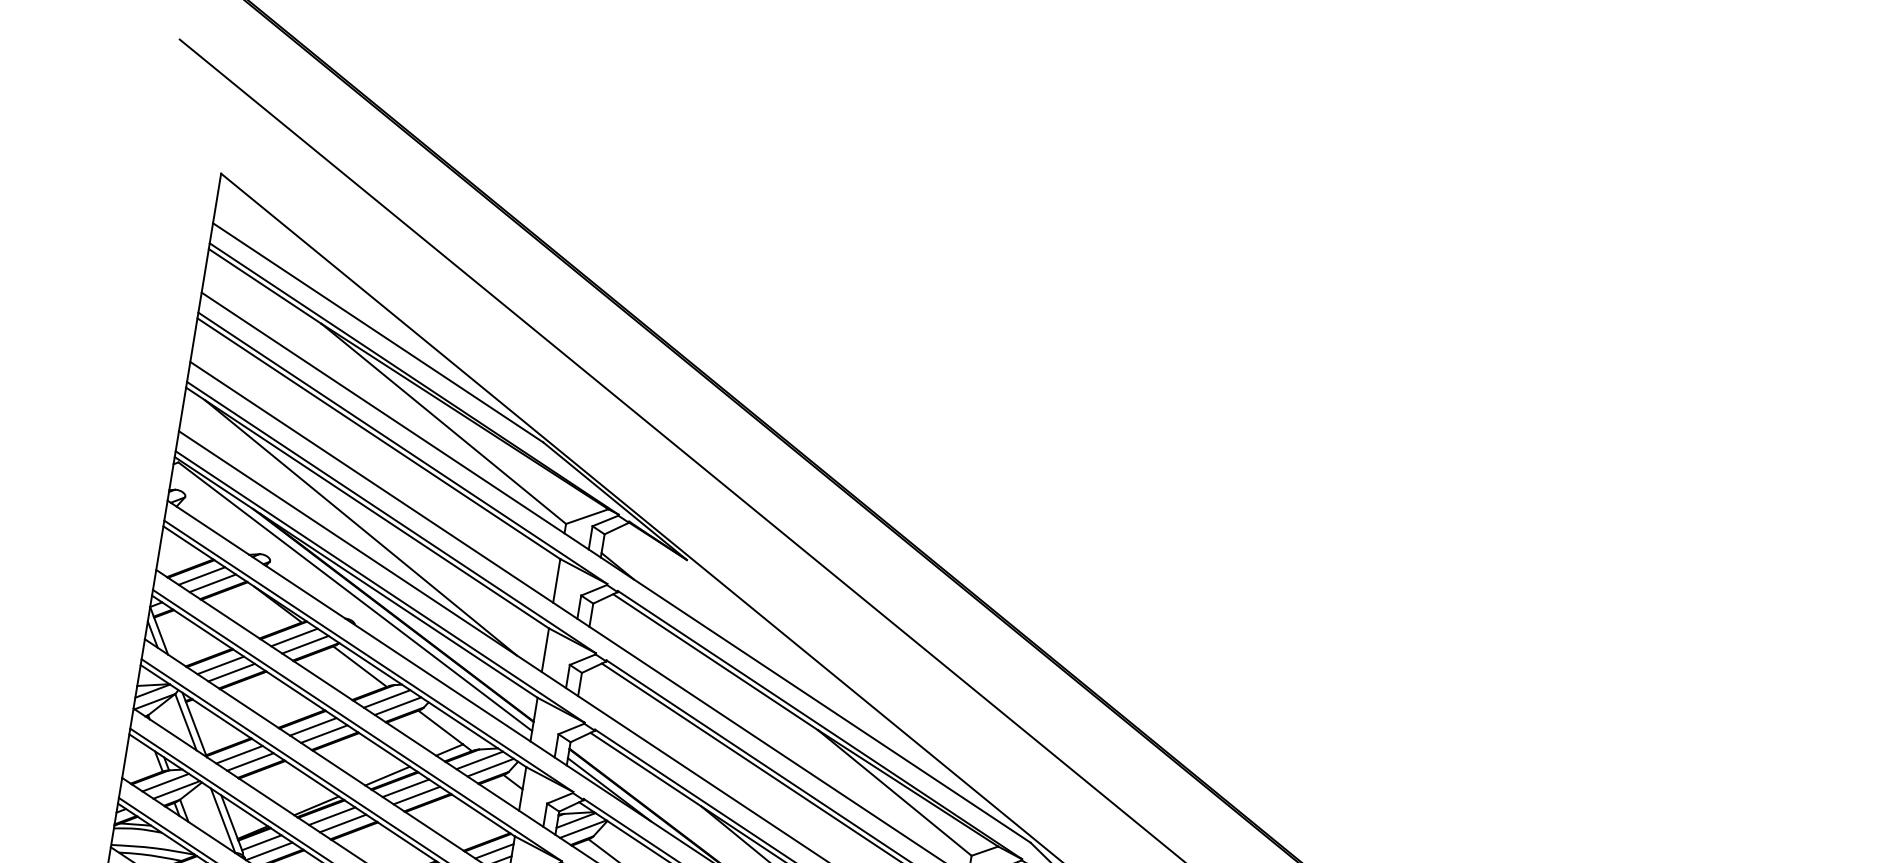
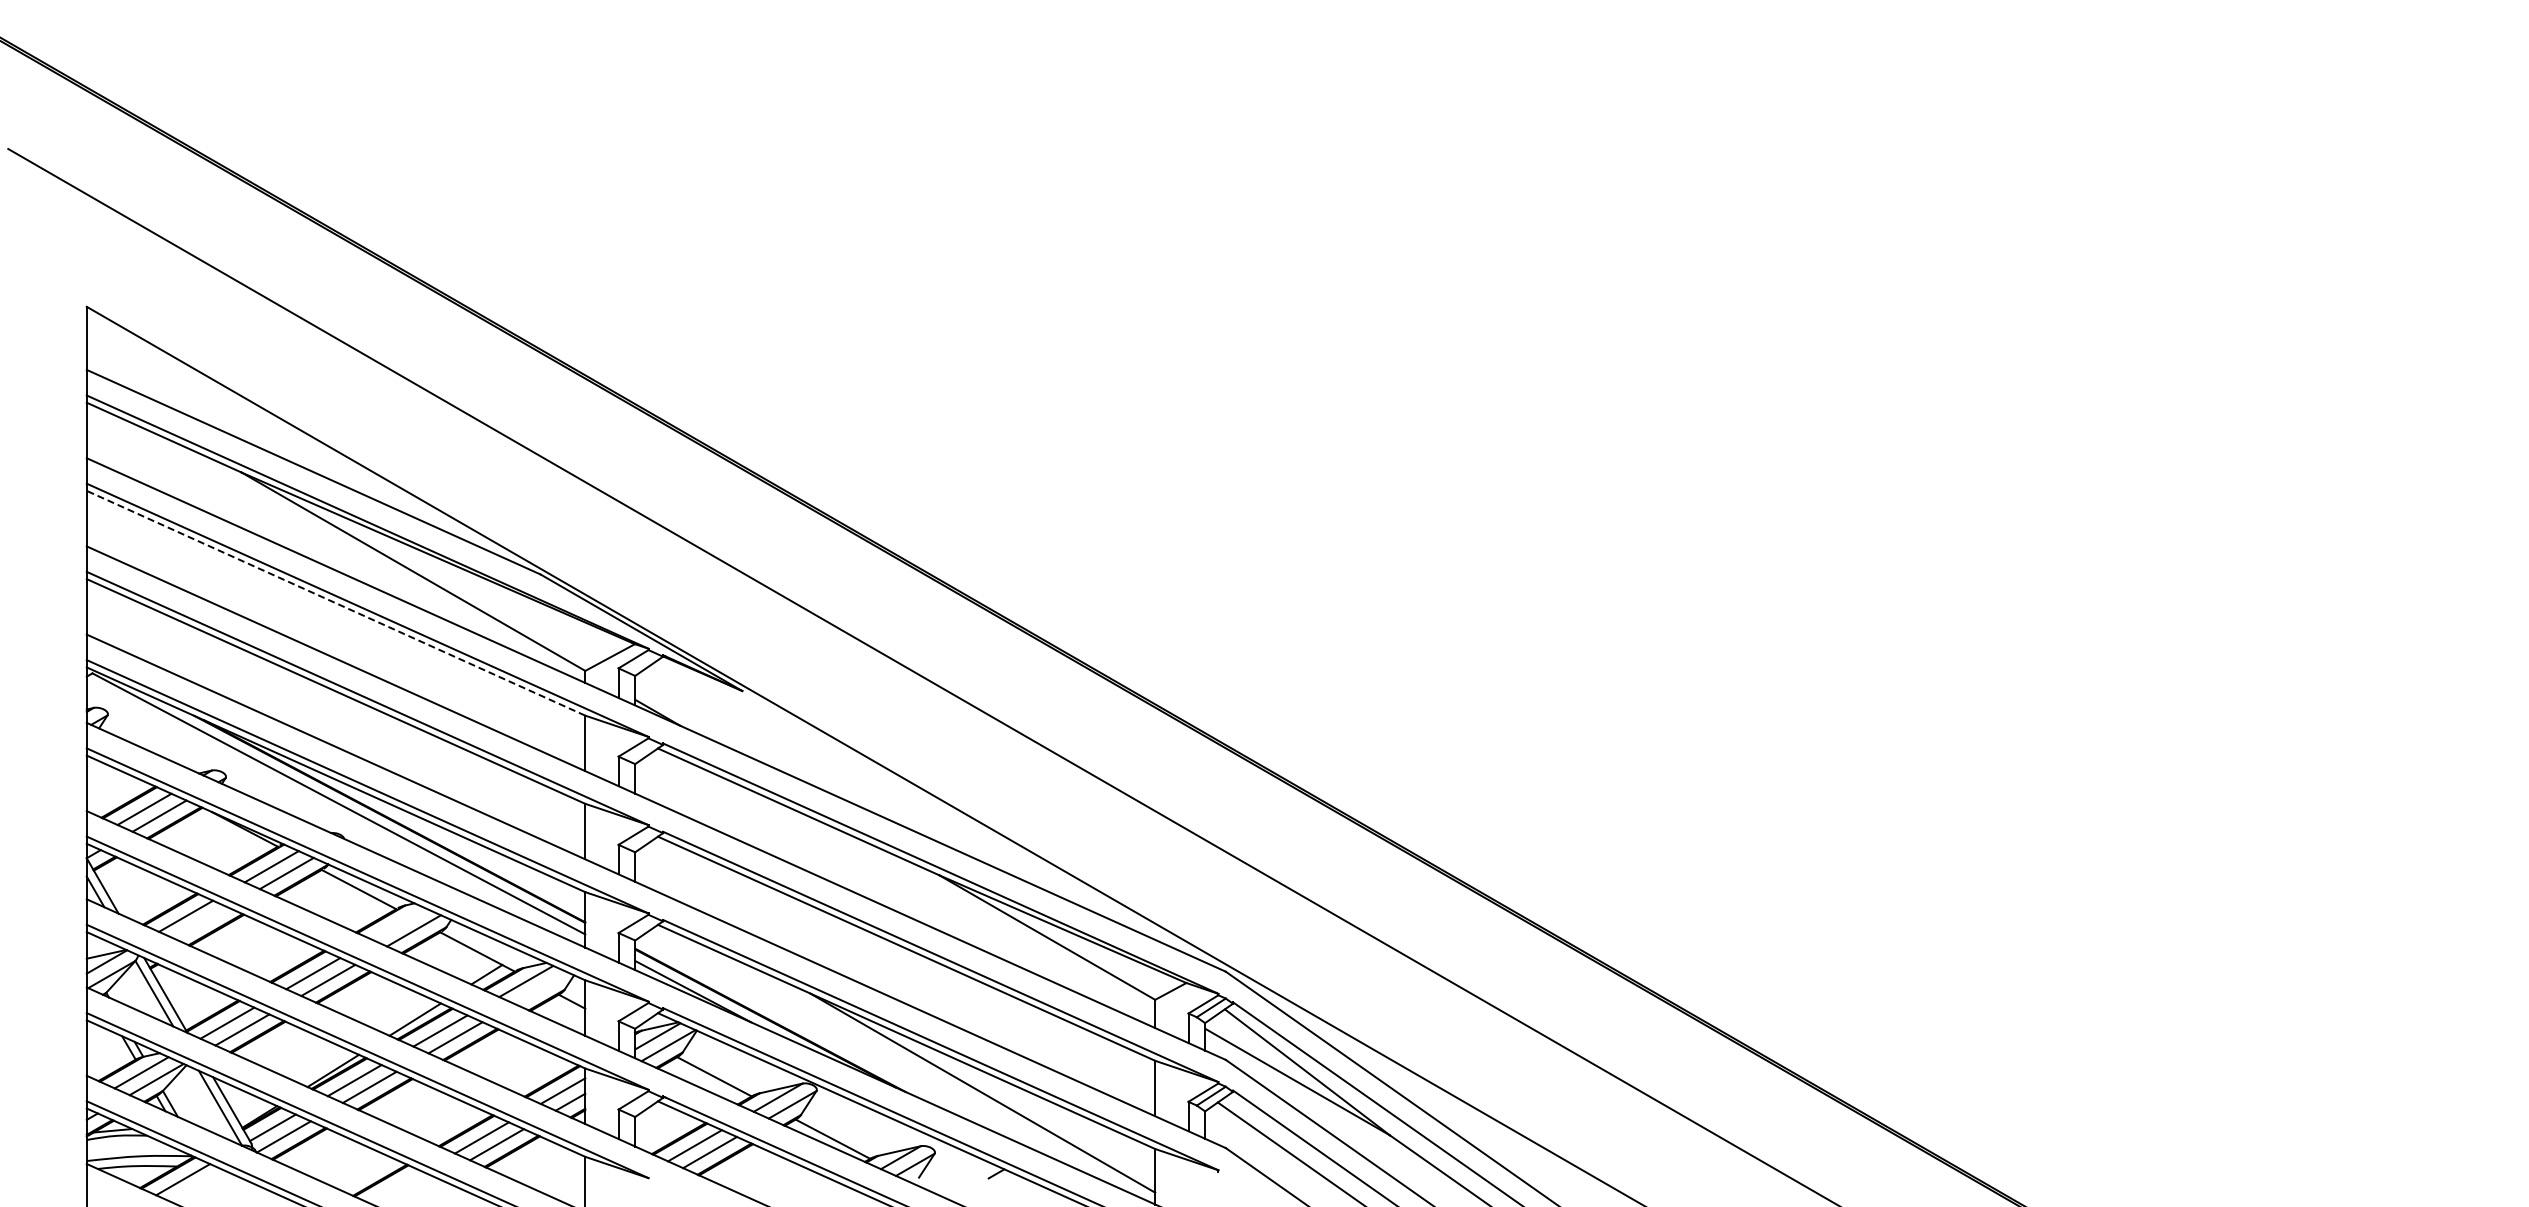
line: (378, 438) -> (335, 603), solid -> dashed
line: (360, 527) -> (331, 717), removed
line: (231, 672) -> (200, 922), removed
line: (387, 698) -> (399, 923), removed
line: (490, 767) -> (541, 987), removed

